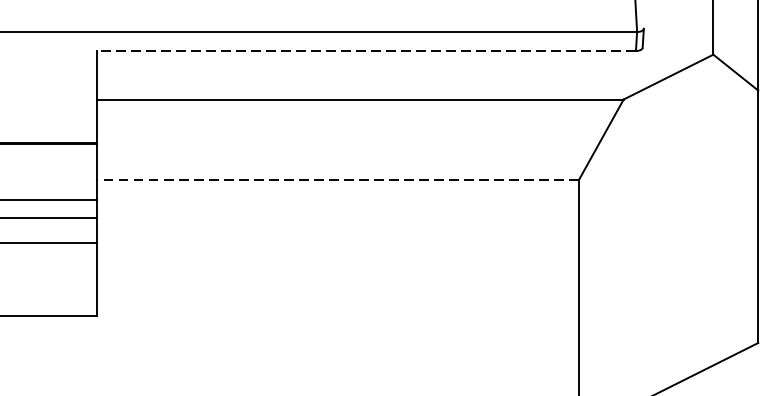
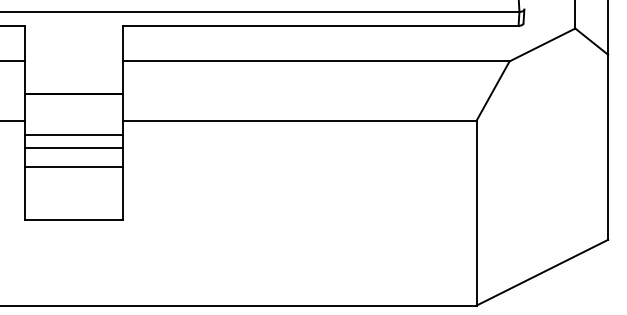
line: (366, 50) -> (321, 25), dashed -> solid
line: (338, 180) -> (300, 120), dashed -> solid

